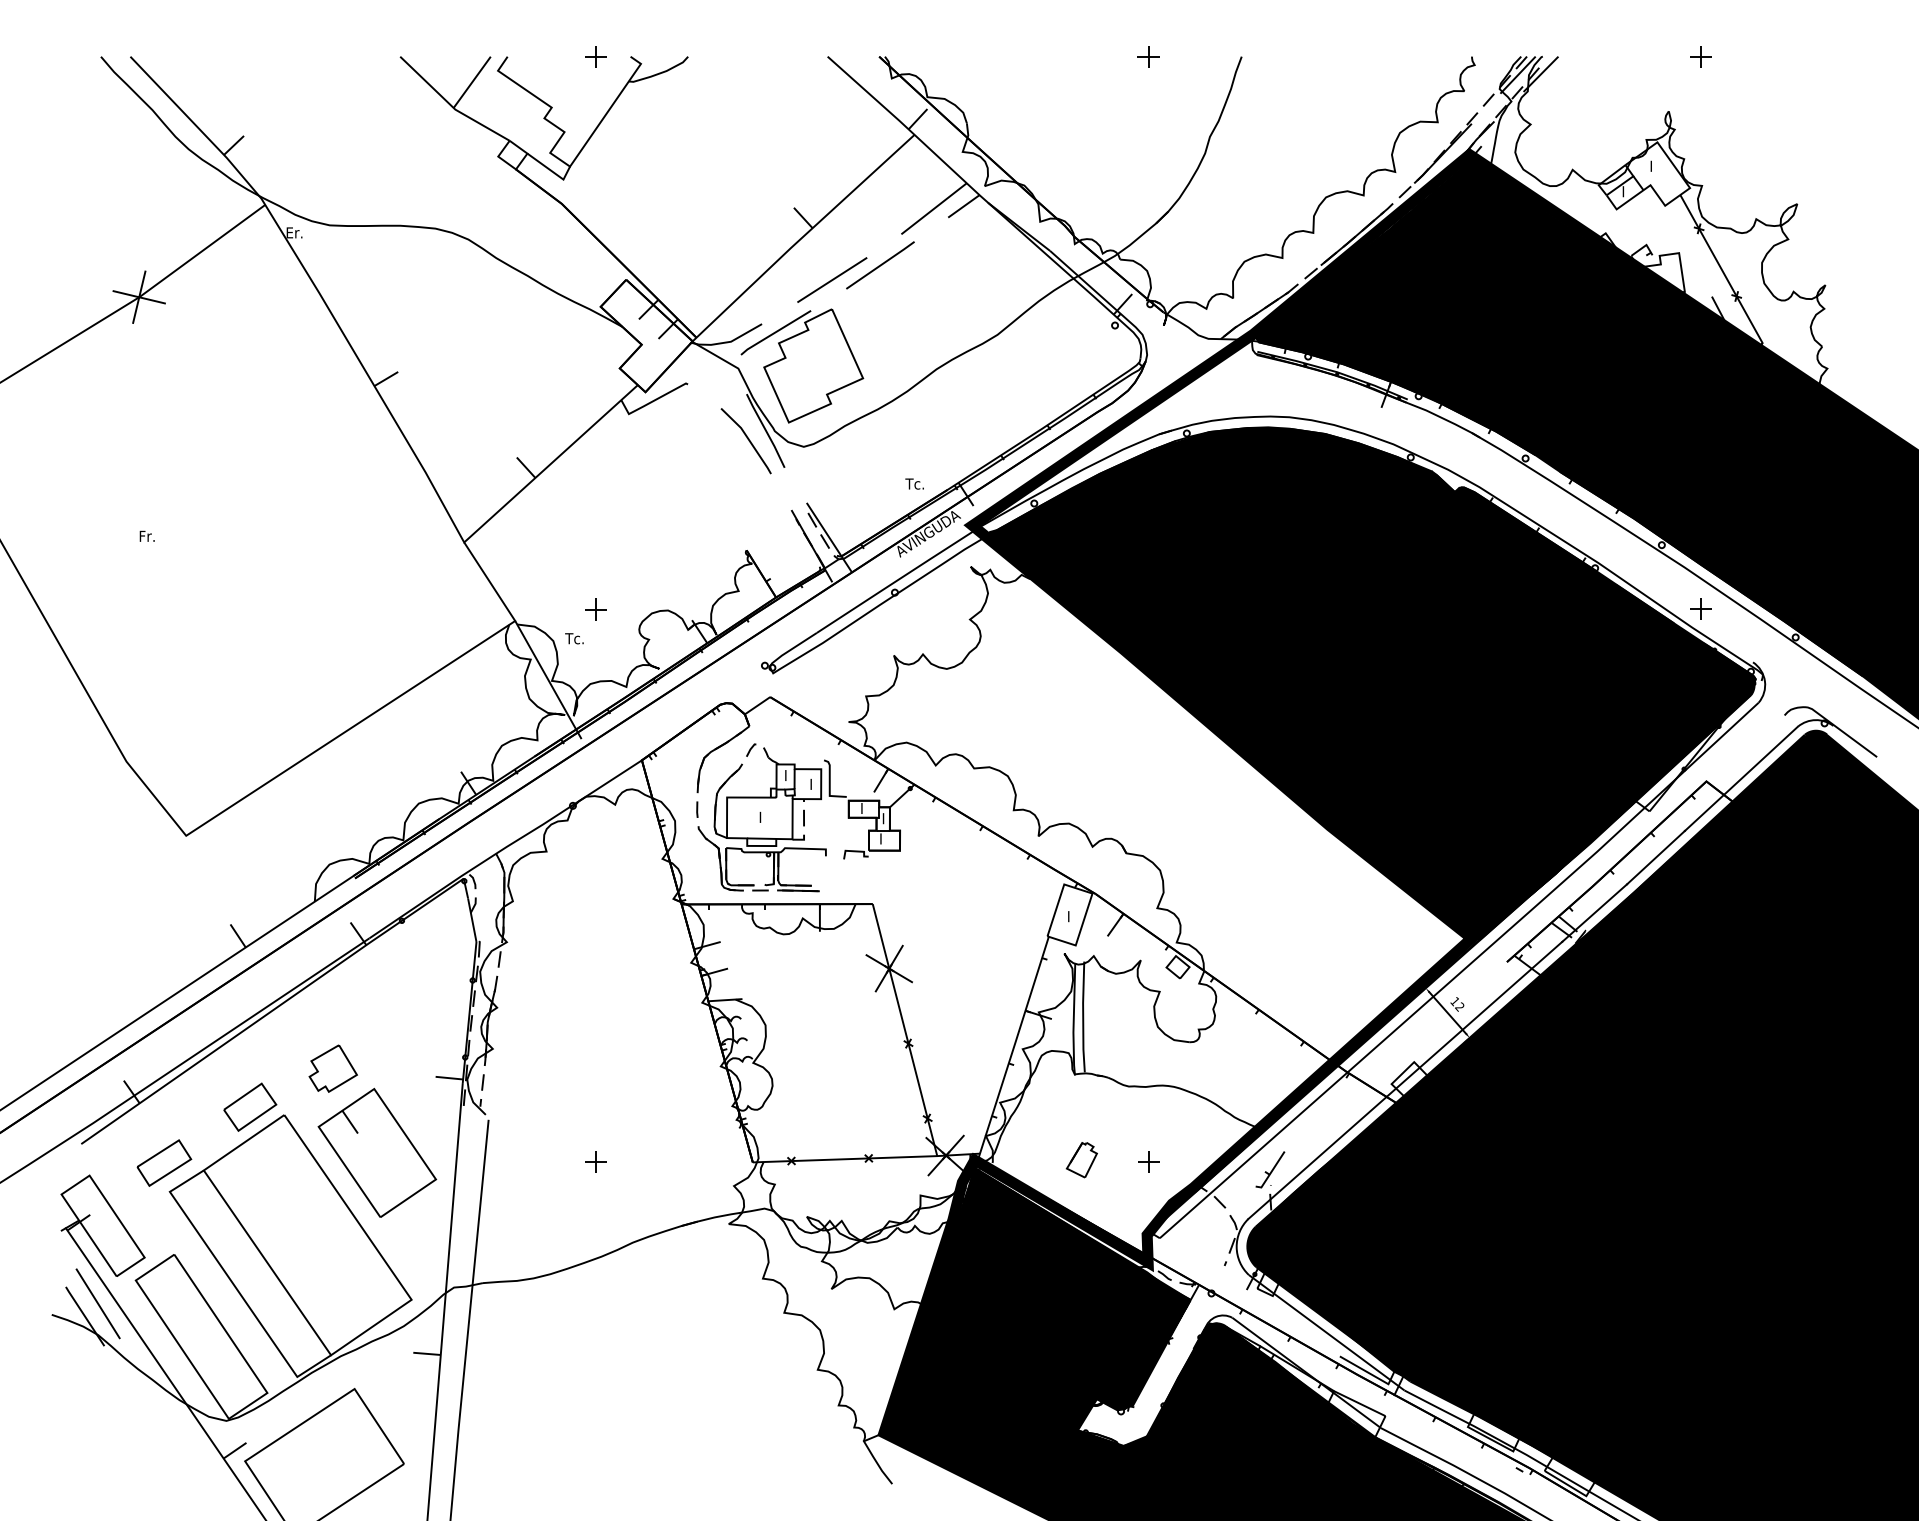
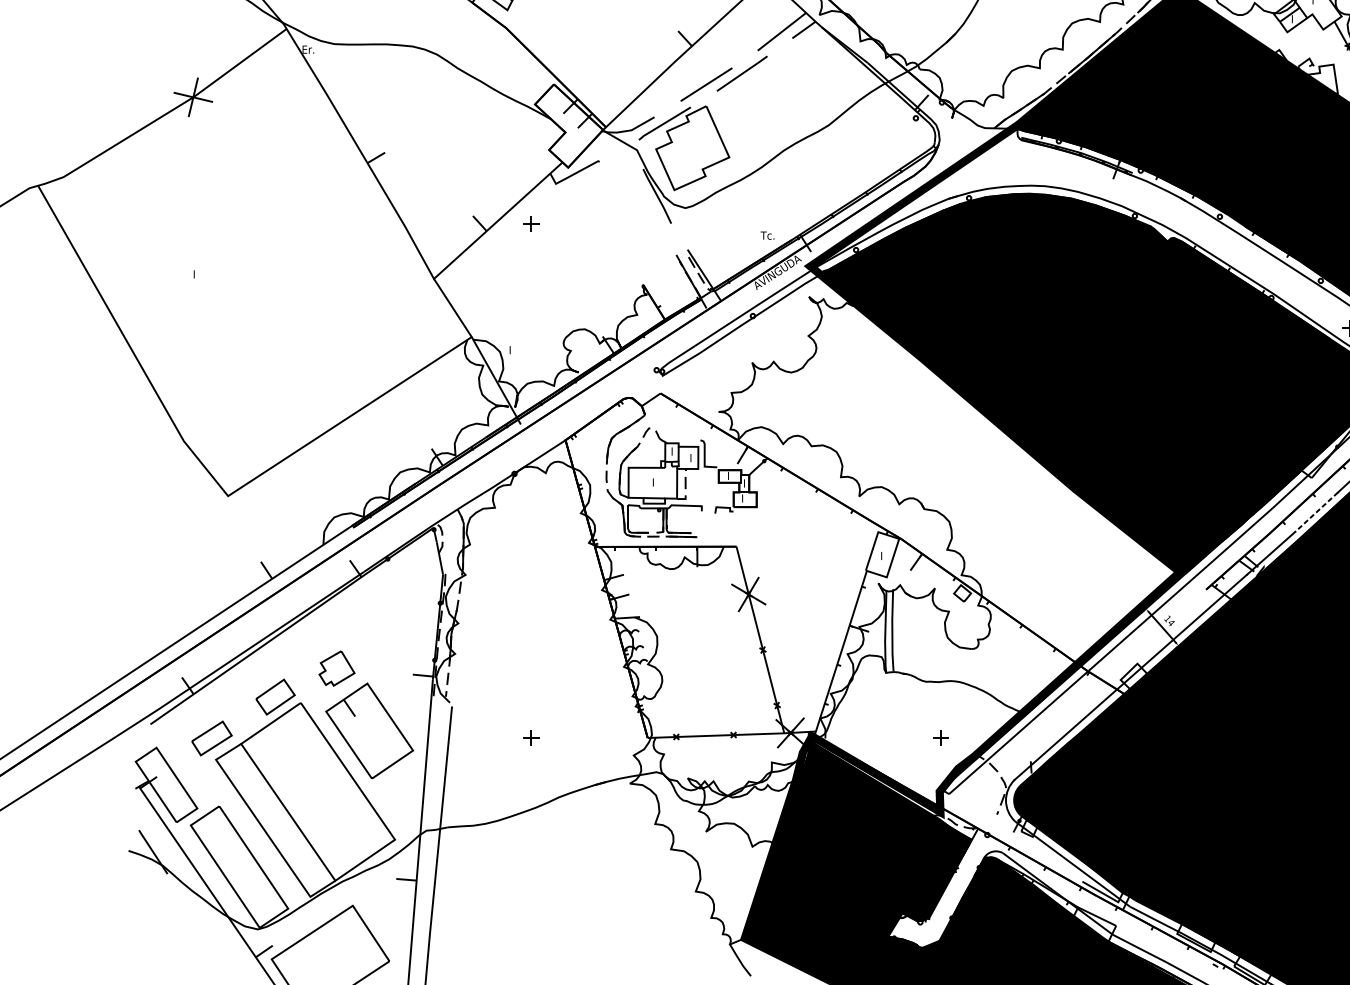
line: (747, 439) -> (643, 202), removed
text: (147, 535) -> (199, 273), Fr. -> I
part: (595, 609) -> (531, 224), moved
text: (574, 638) -> (515, 350), Tc. -> I
line: (1655, 857) -> (1316, 512), solid -> dashed
text: (1459, 1006) -> (1171, 622), 12 -> 14
part: (1081, 1160) -> (891, 736), removed
part: (1270, 1169) -> (1031, 743), removed
line: (97, 1303) -> (162, 842), removed

